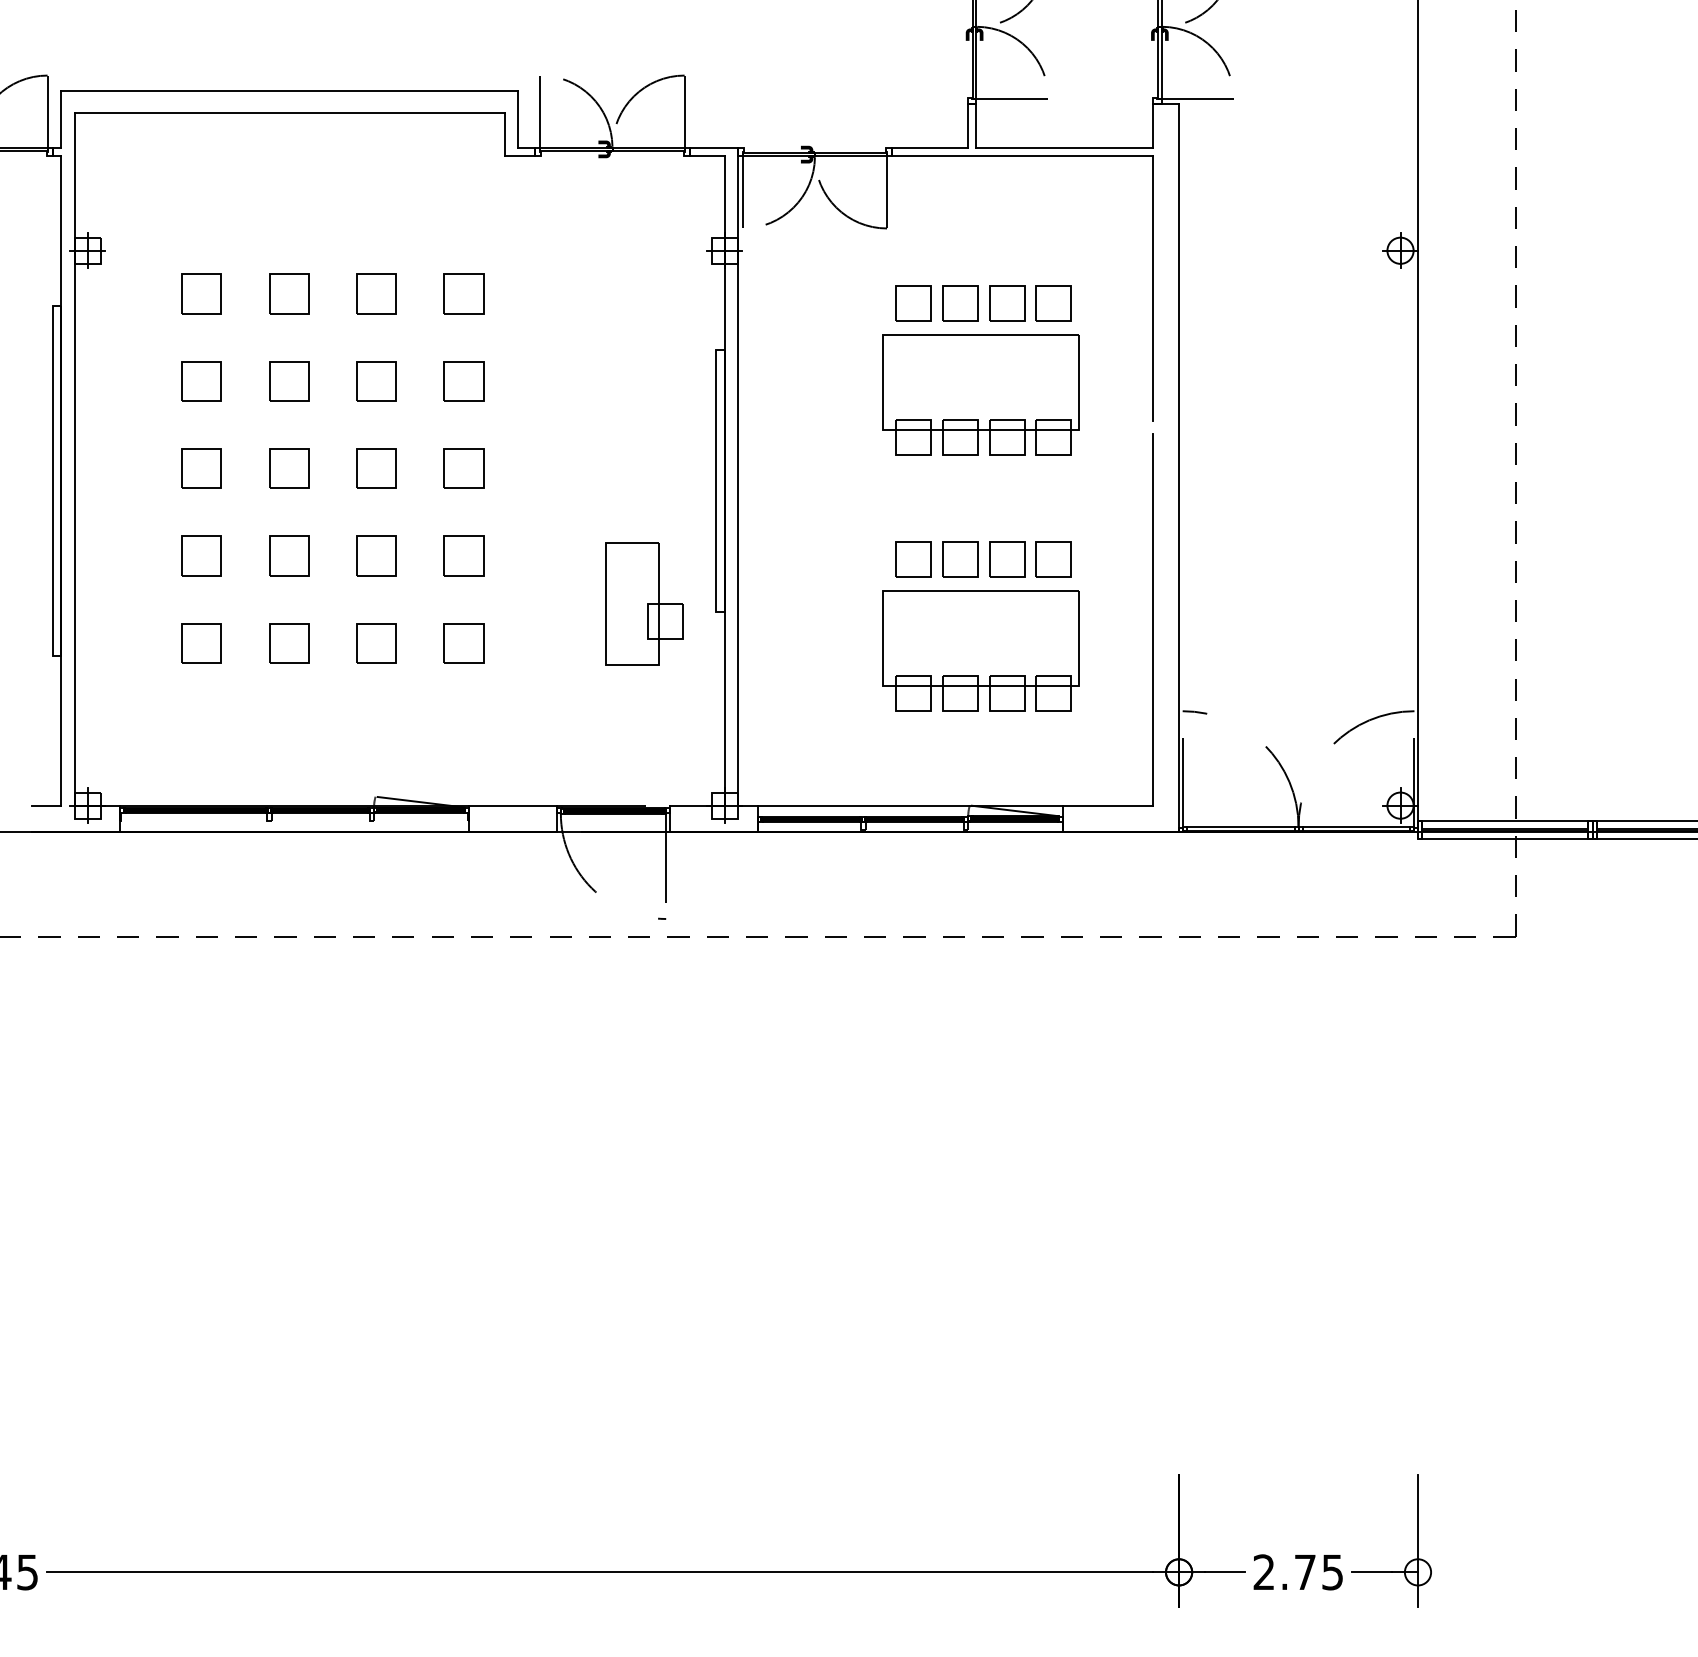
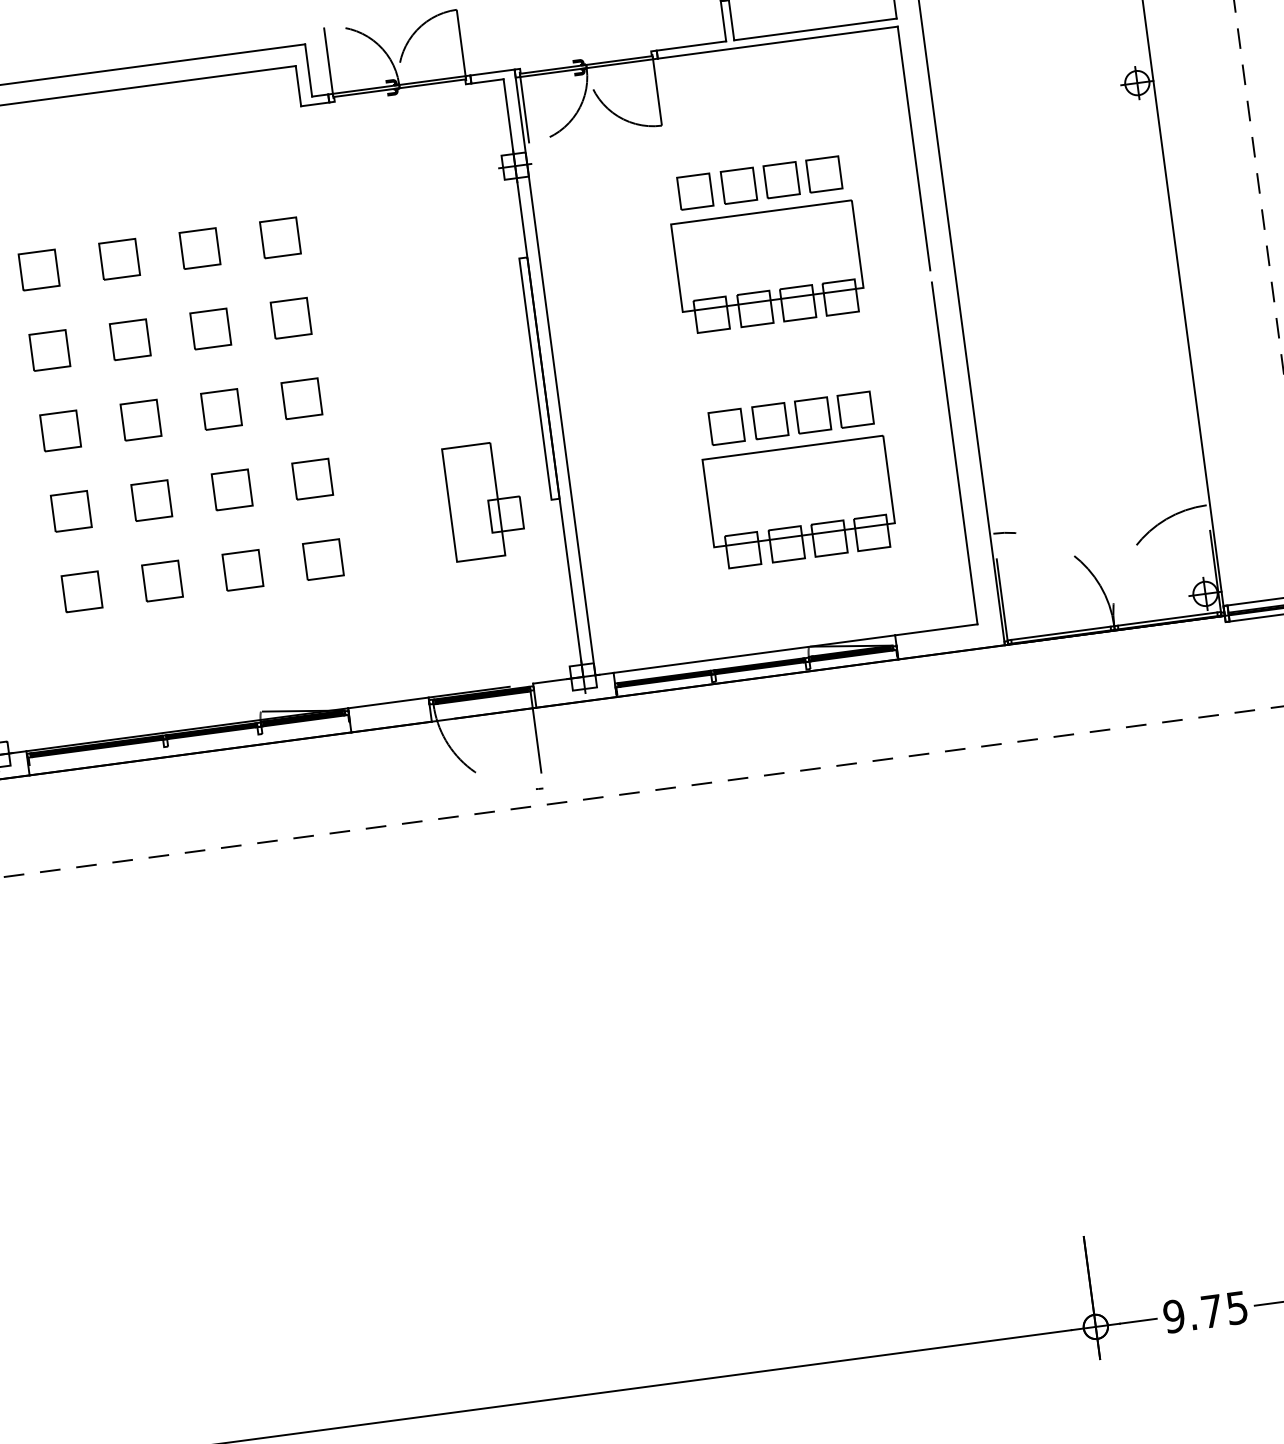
text: (1263, 1572) -> (1173, 1316), 2.75 -> 9.75

